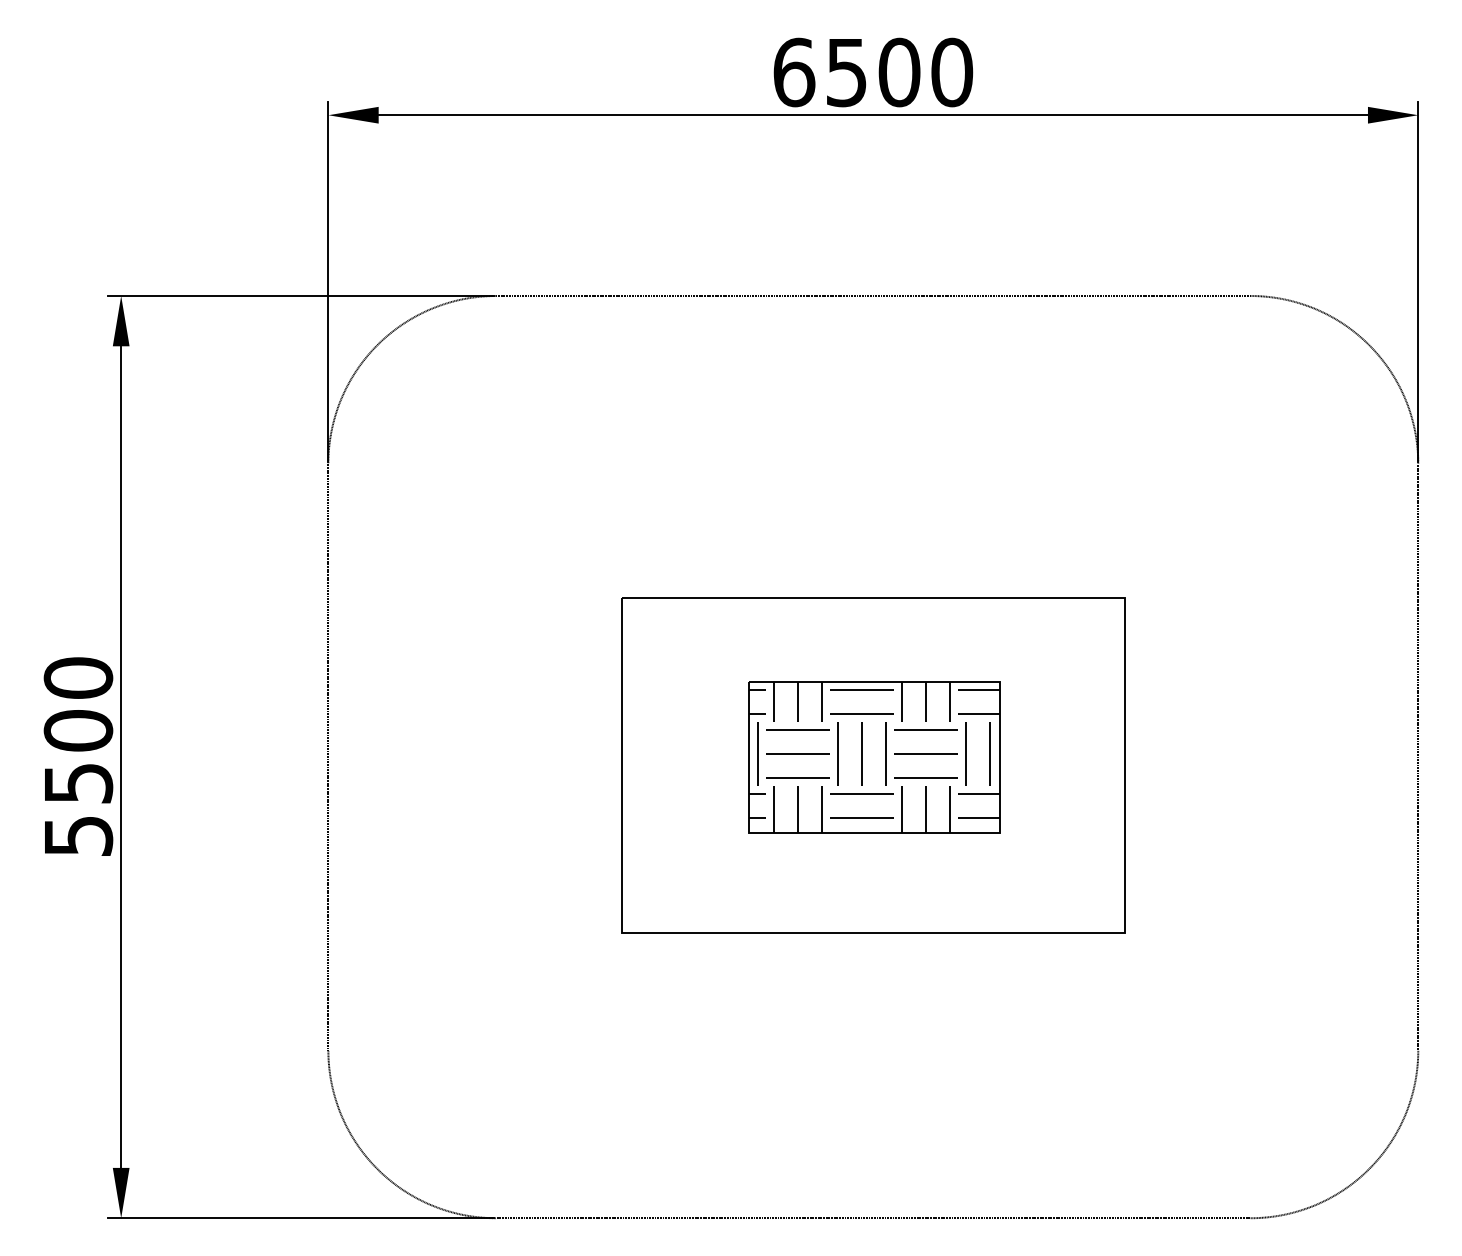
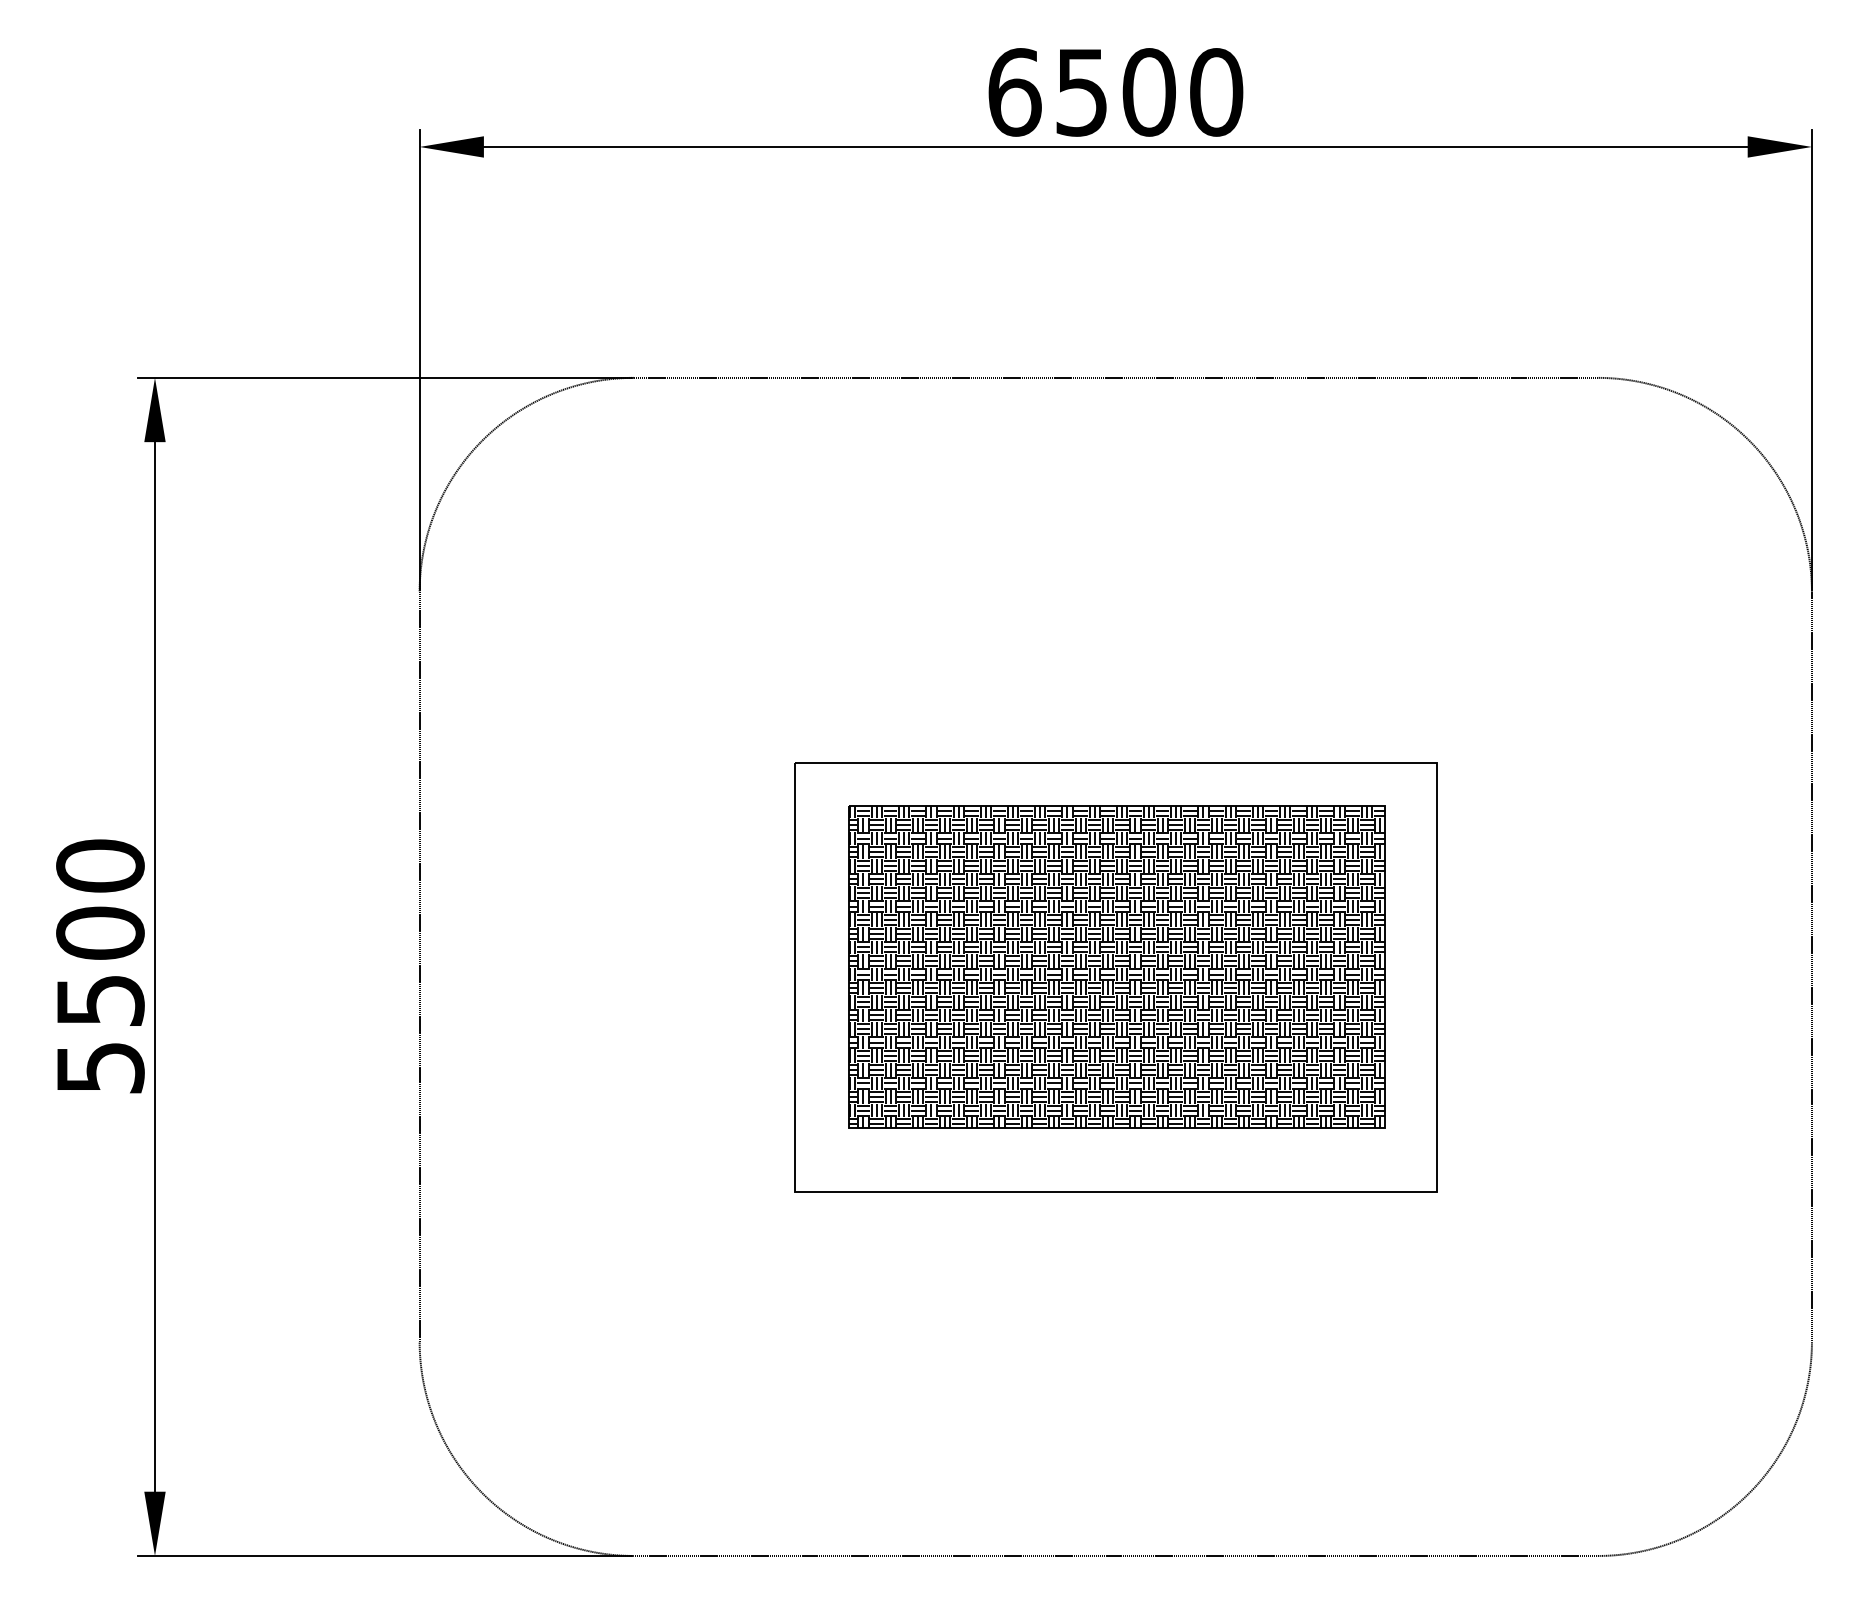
part: (873, 756) -> (1116, 966), size x1.67

